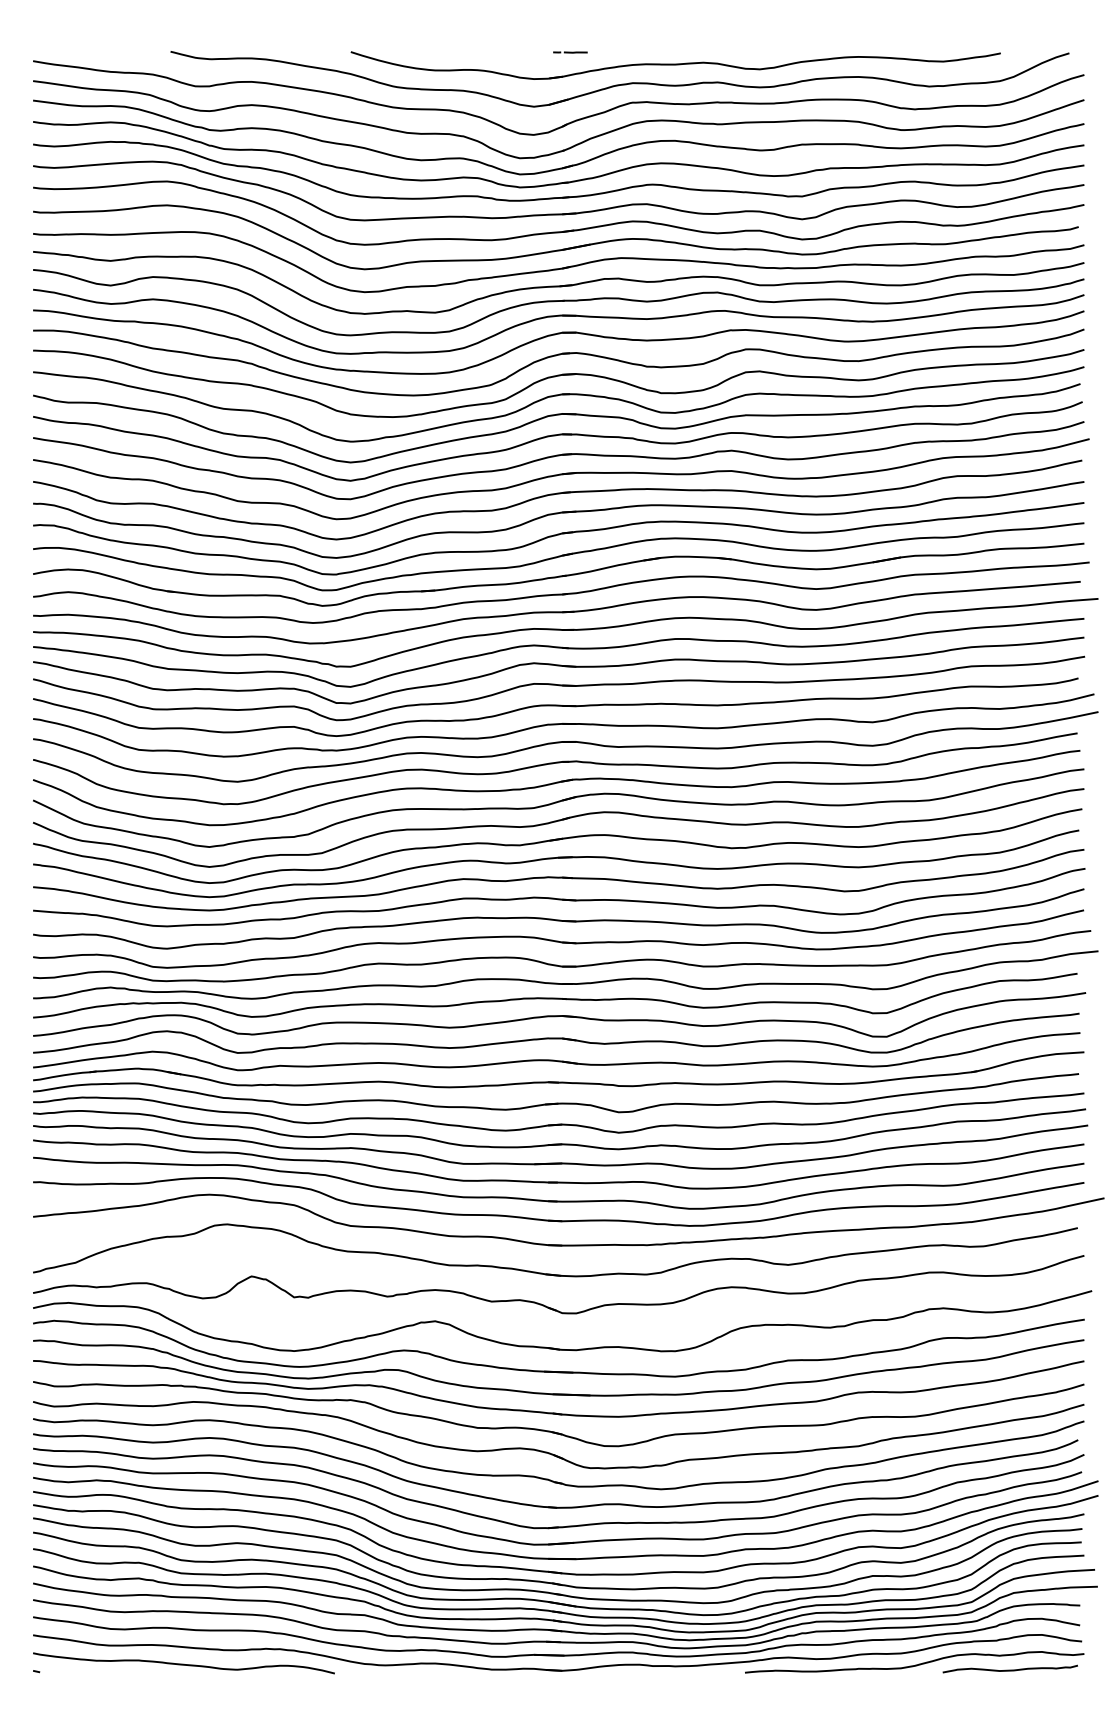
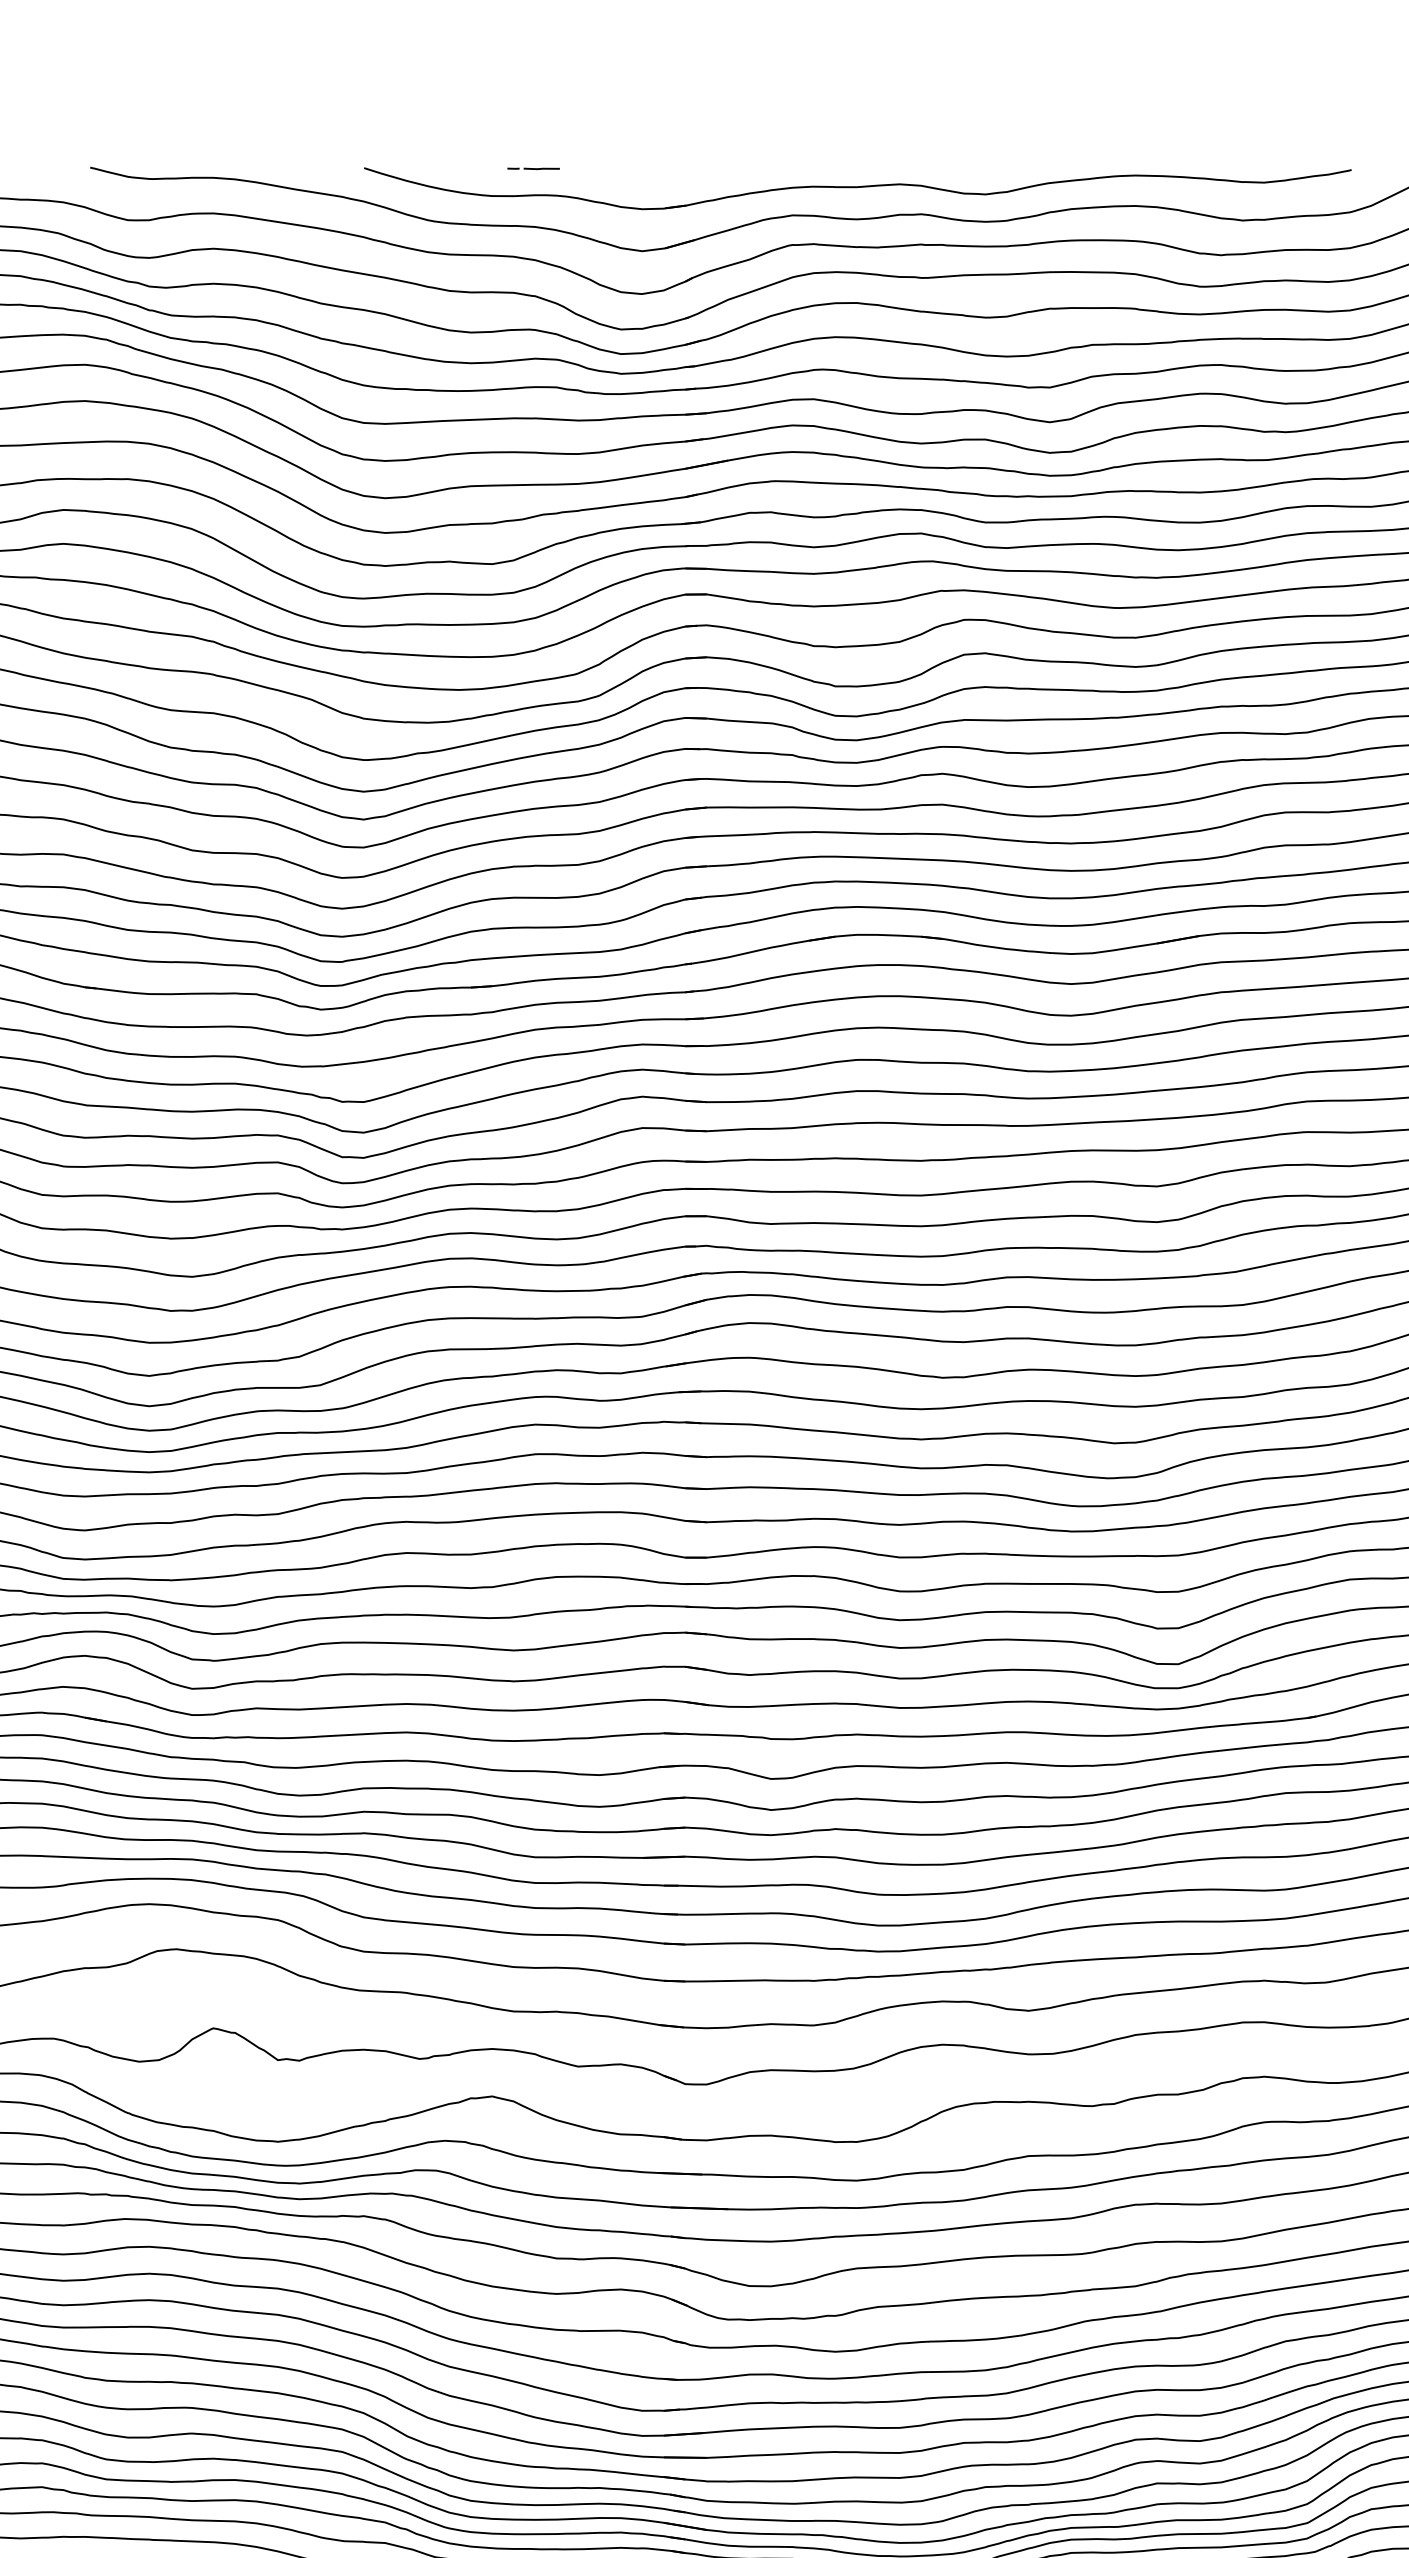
line: (570, 52) -> (533, 168), moved

